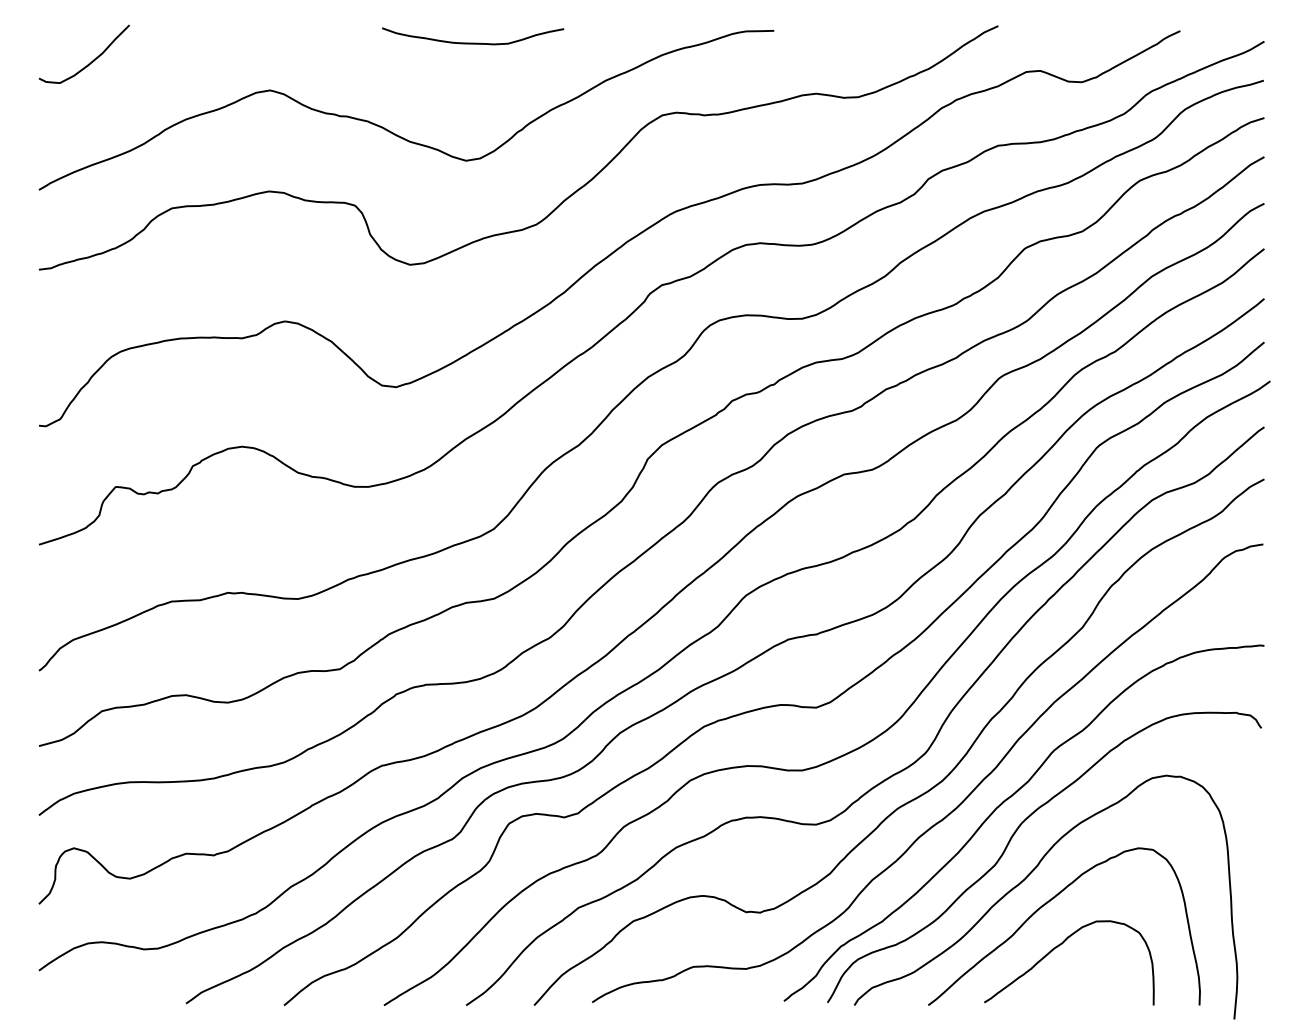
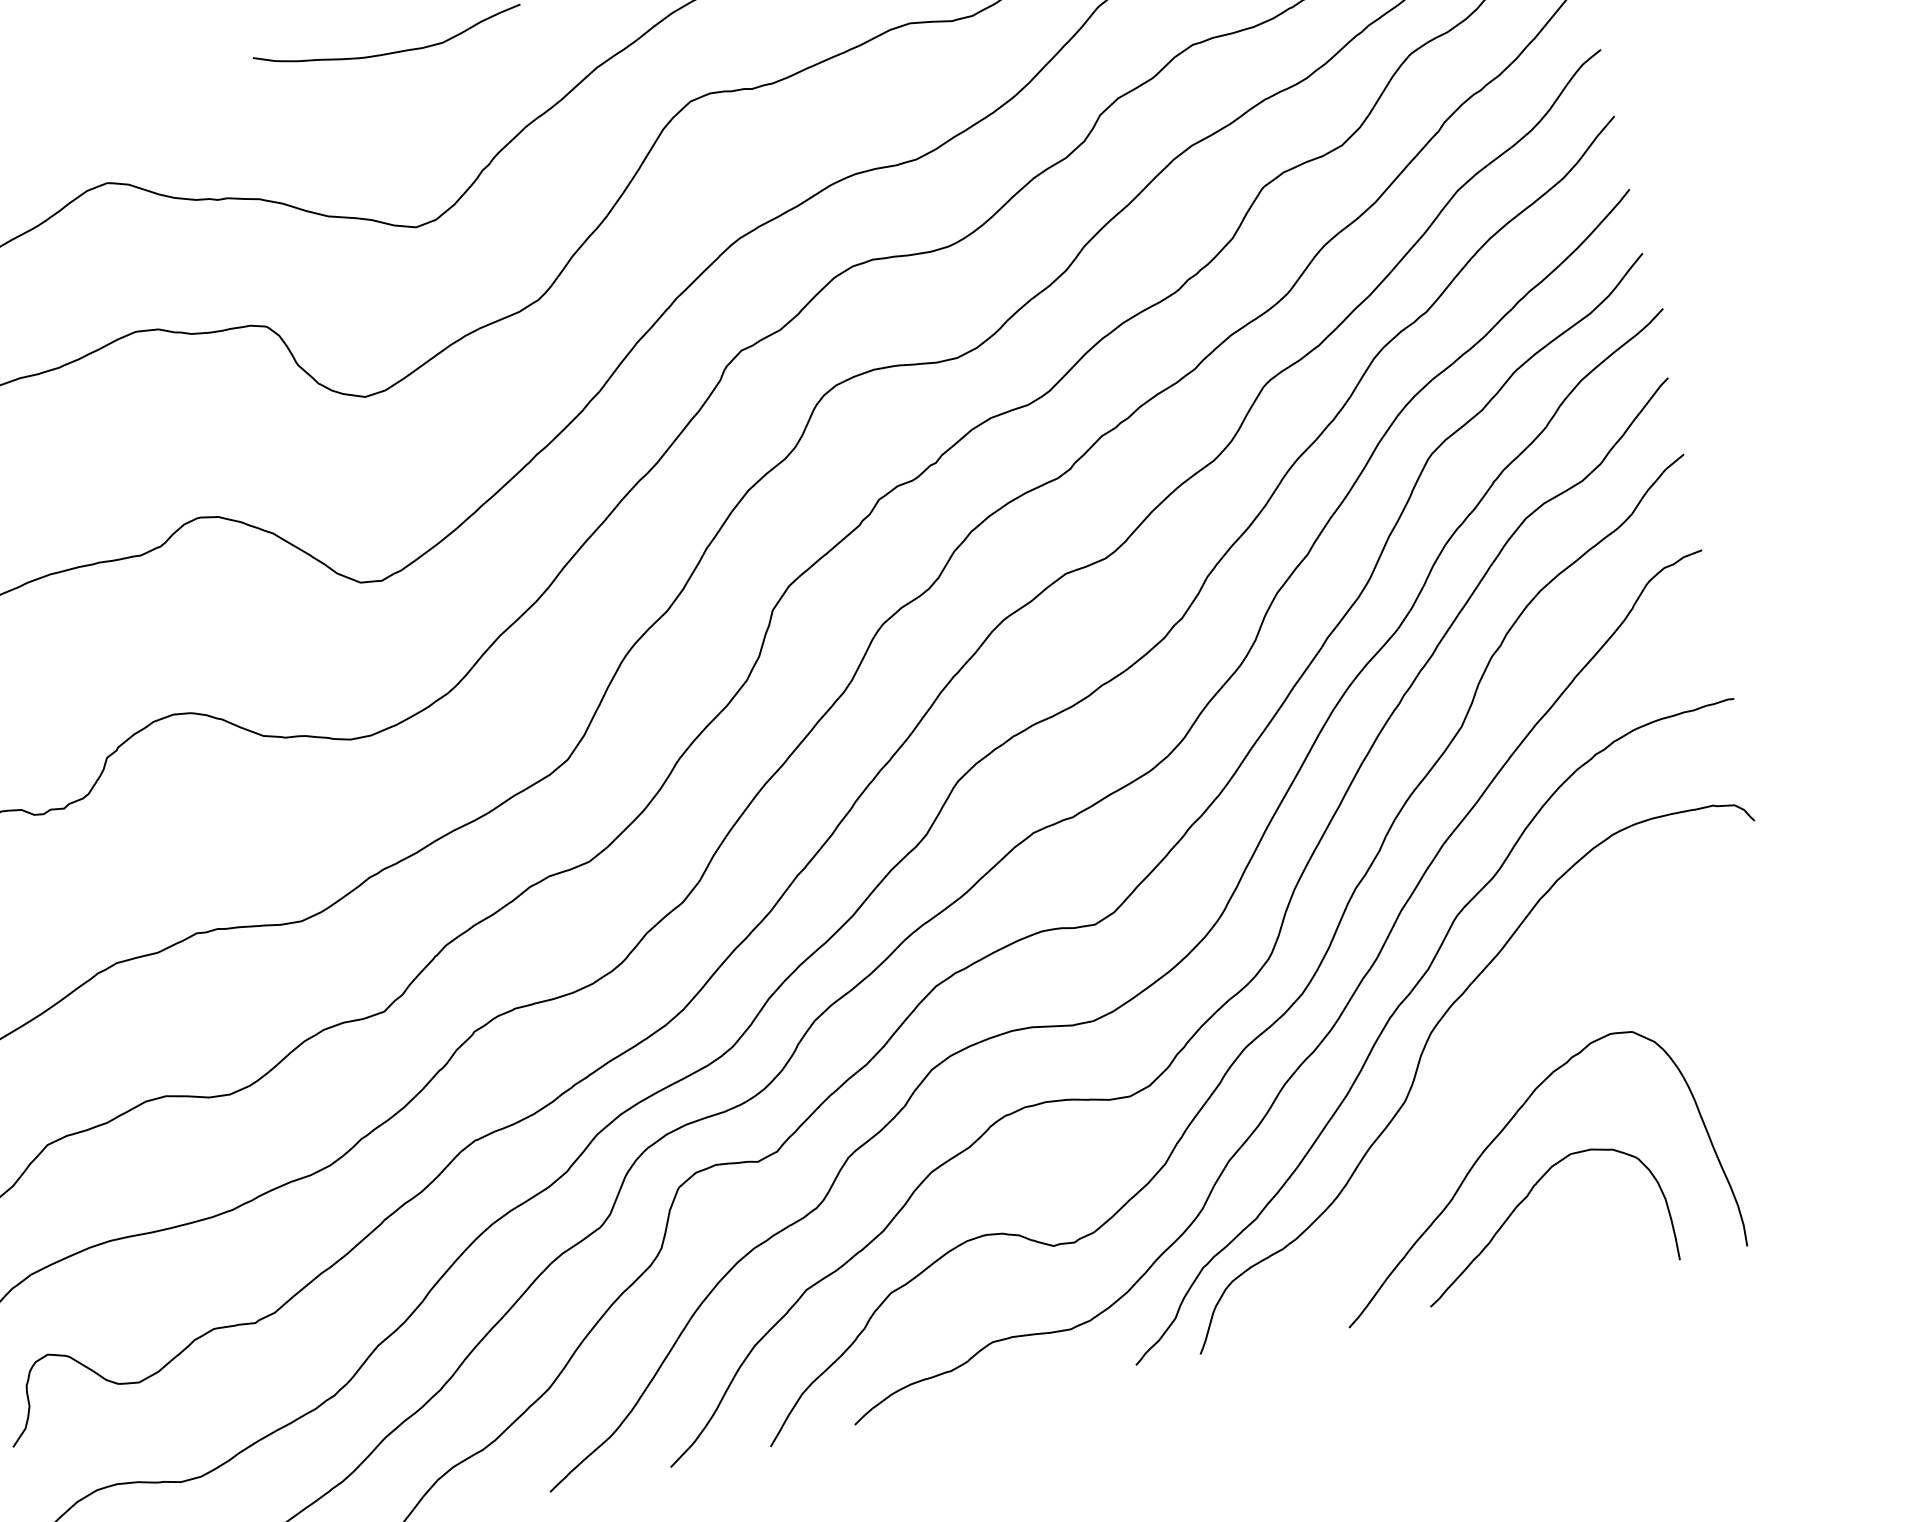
curve: (1027, 877) -> (1456, 1110), removed

